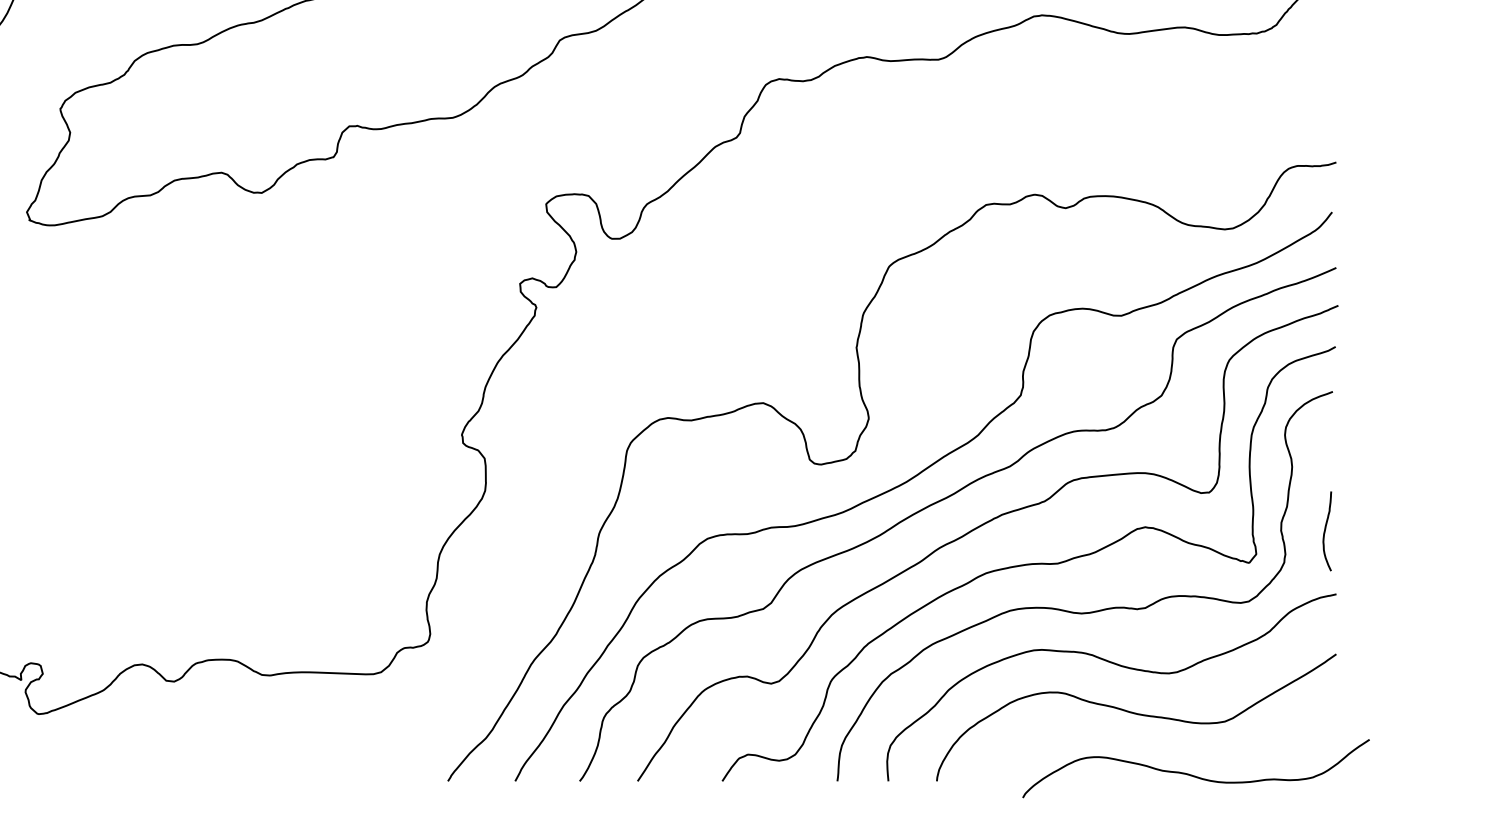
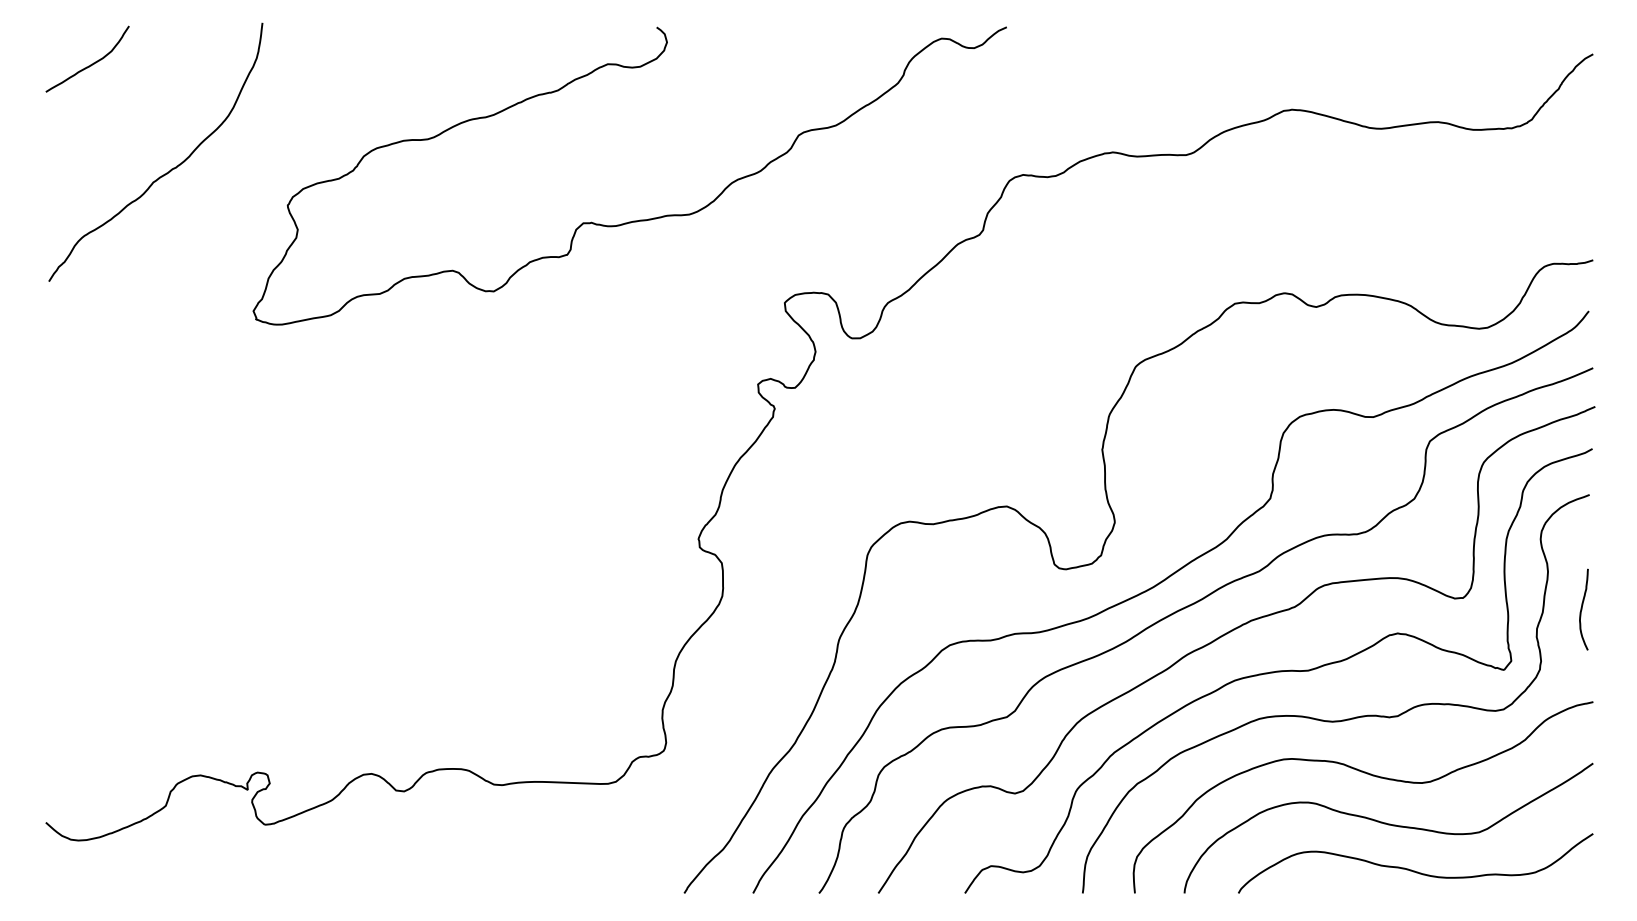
curve: (1325, 531) -> (1582, 609), moved
curve: (1194, 775) -> (1414, 870), moved

